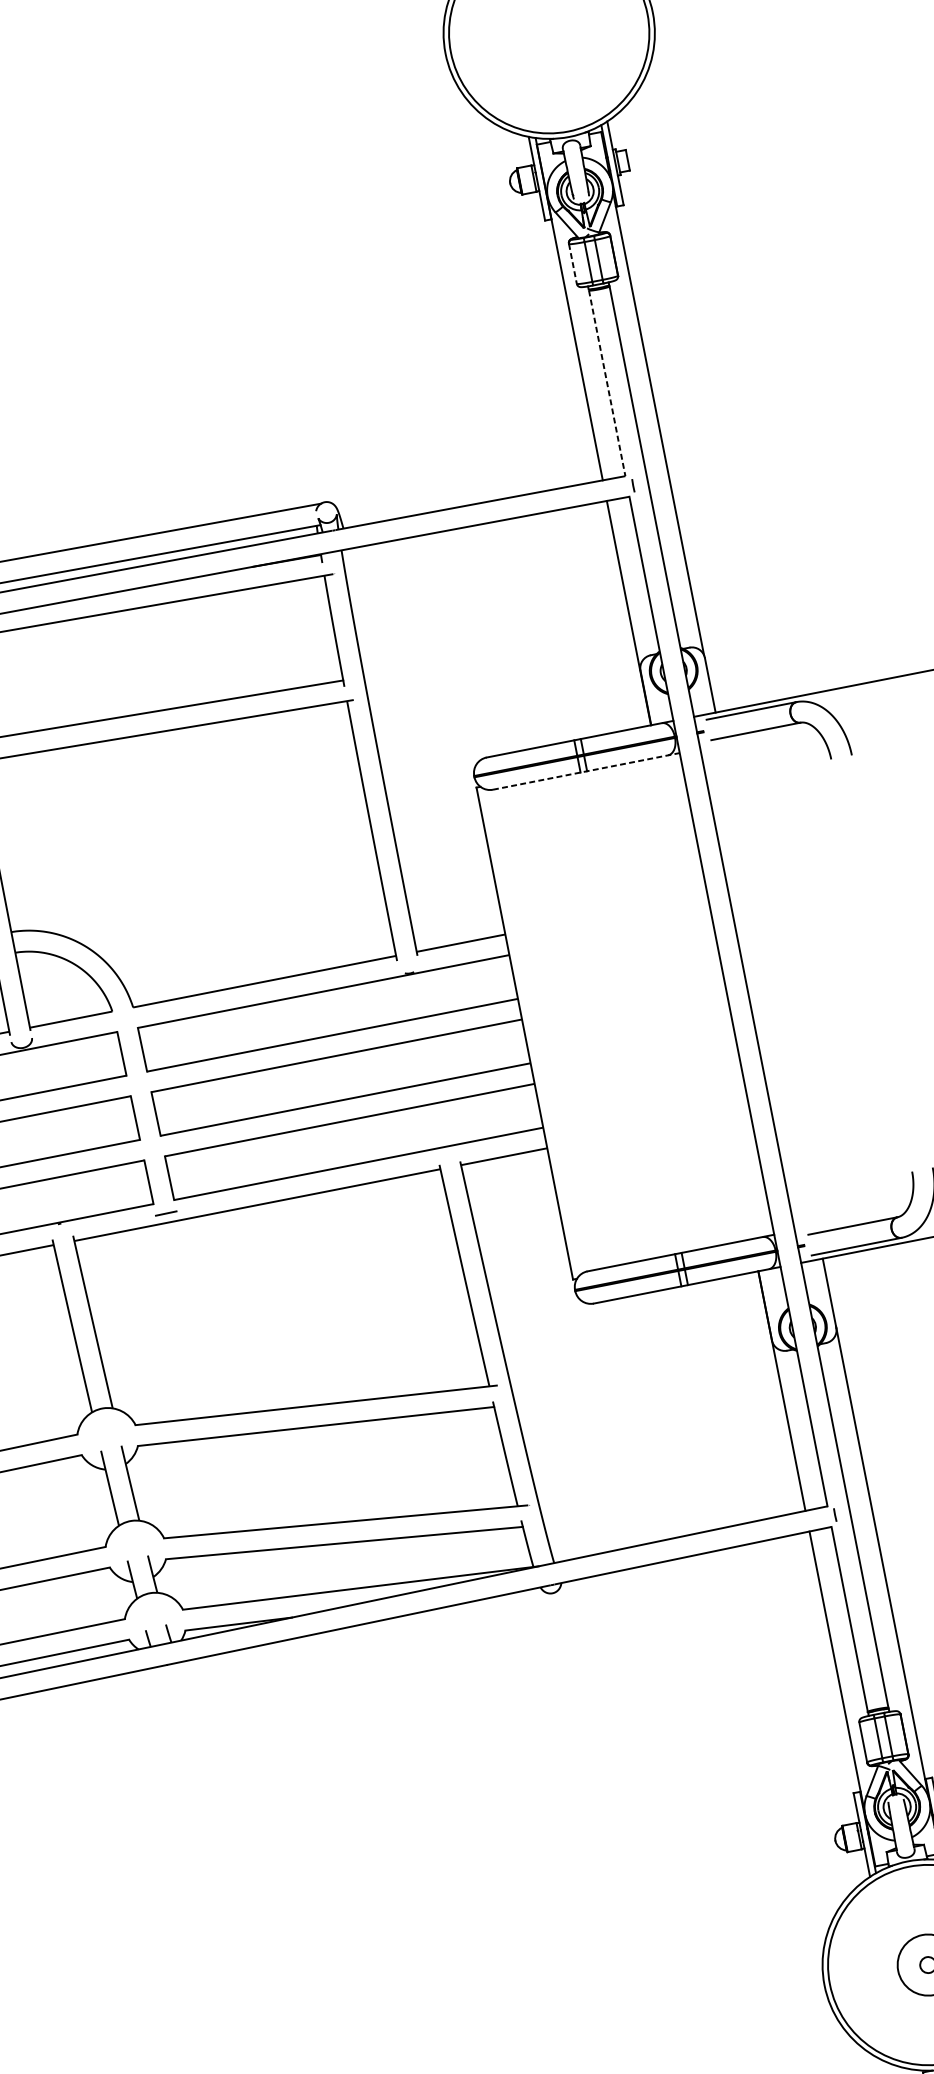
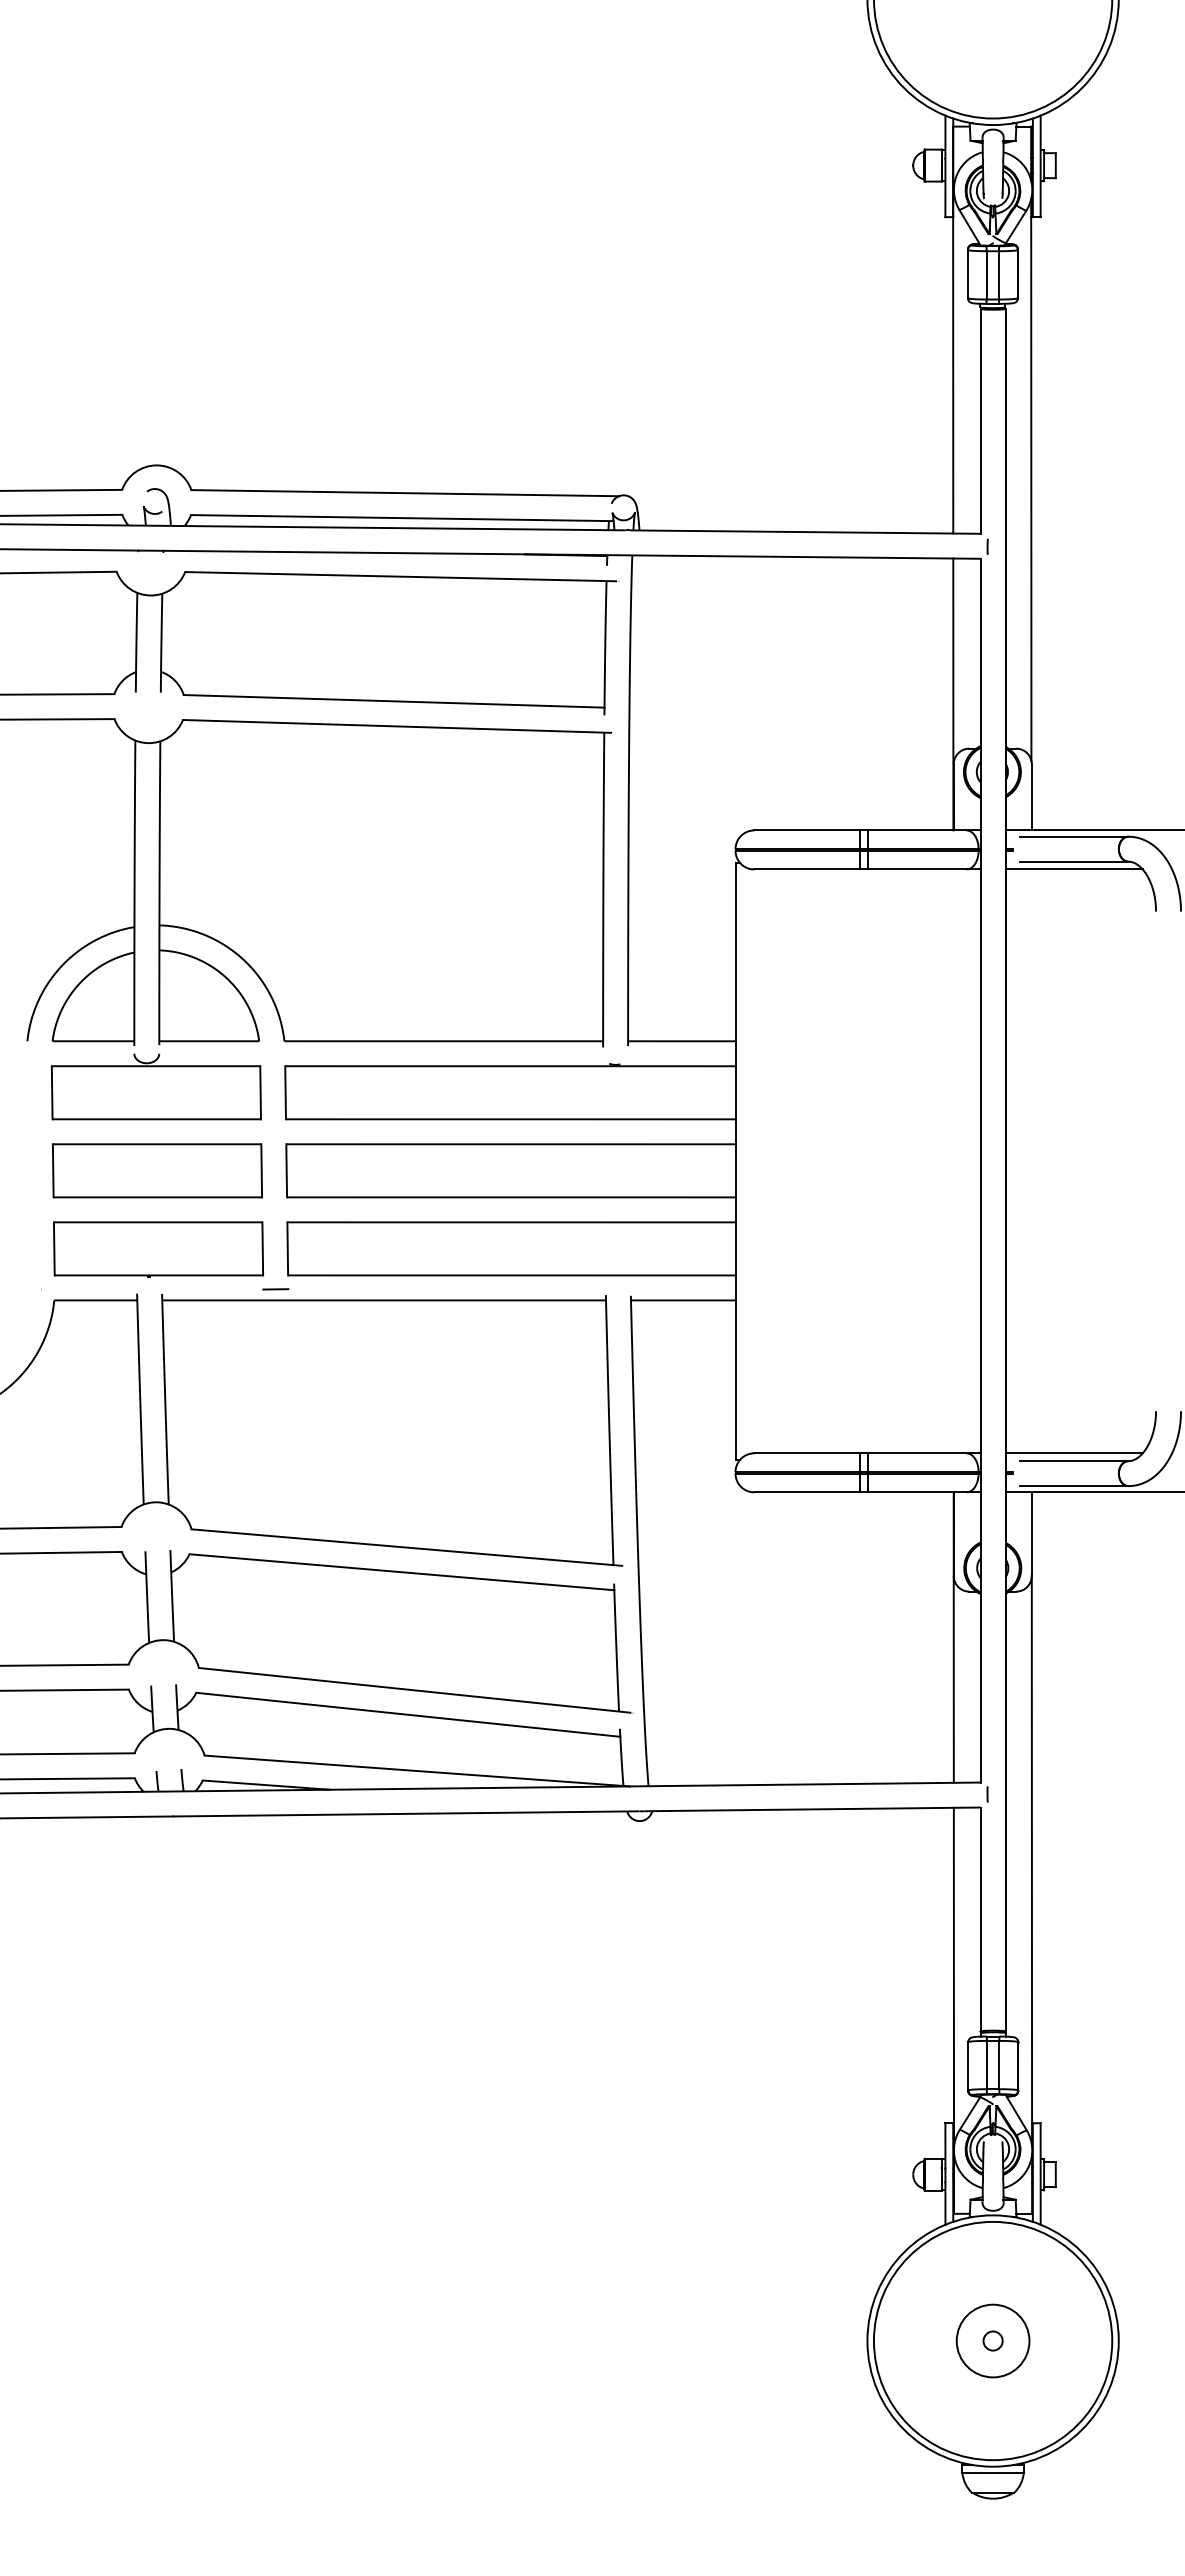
line: (572, 264) -> (967, 274), dashed -> solid
line: (607, 383) -> (980, 421), dashed -> solid
line: (756, 738) -> (1073, 869), added
line: (586, 771) -> (867, 869), dashed -> solid
line: (850, 1219) -> (1073, 1453), added

